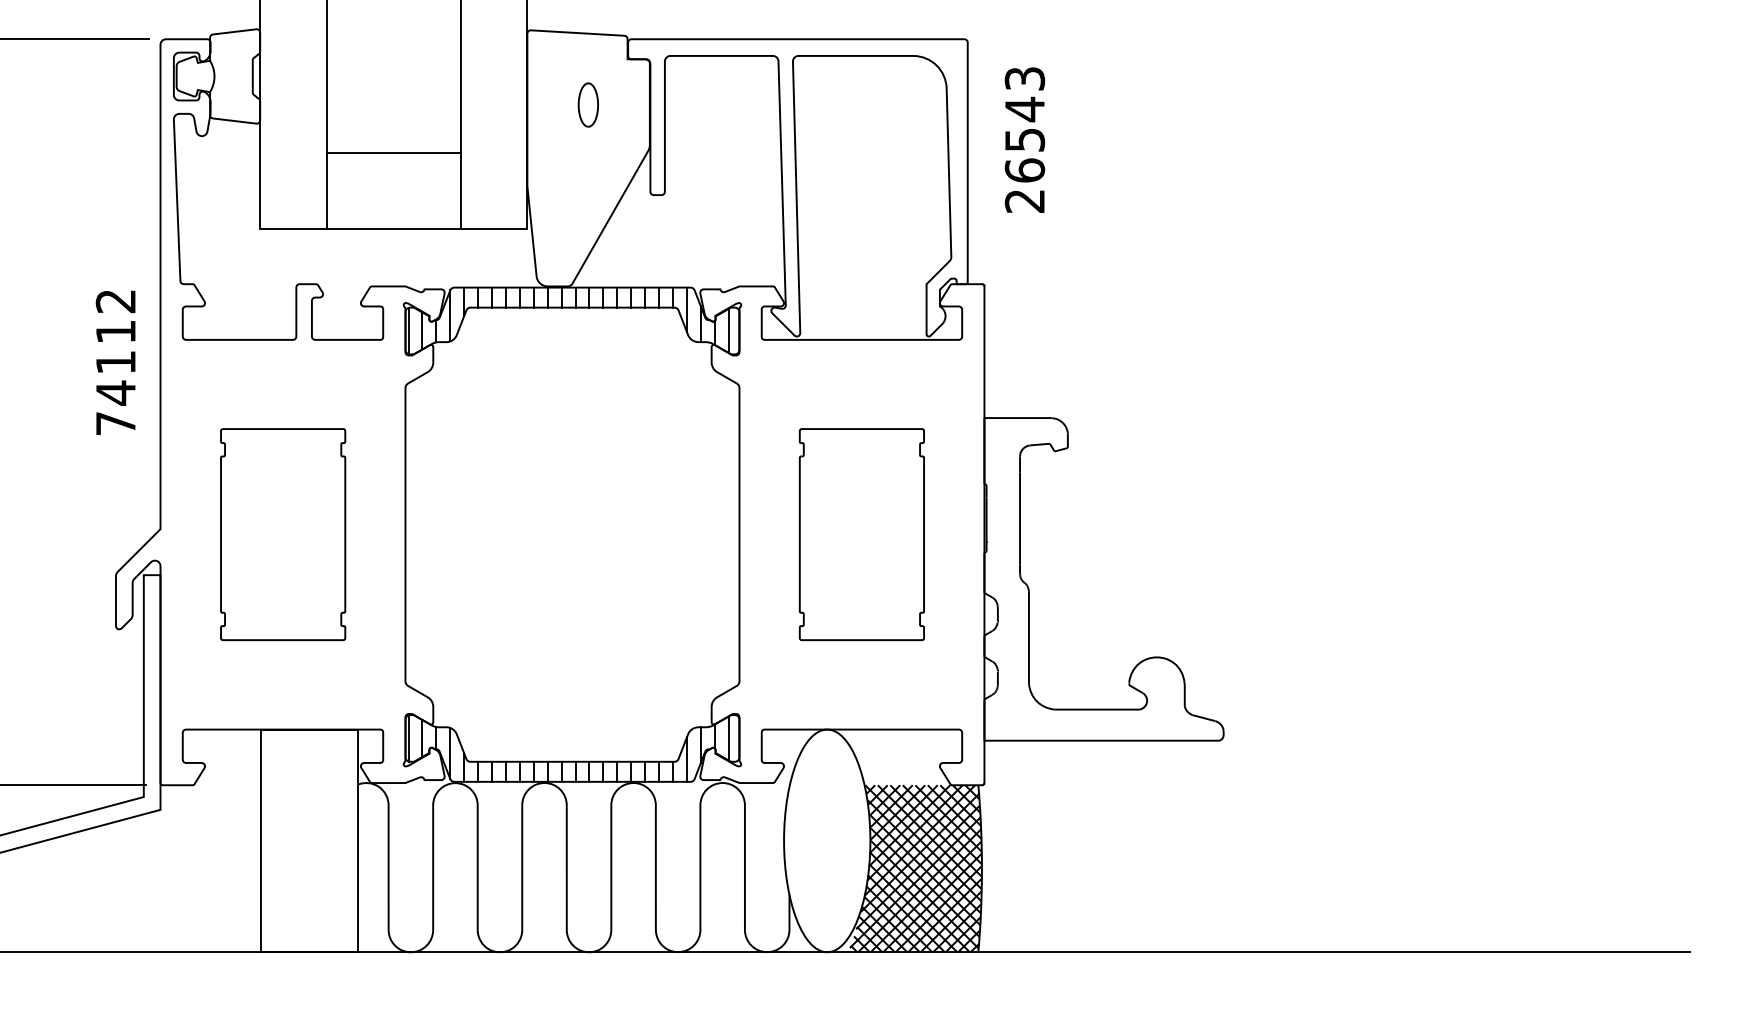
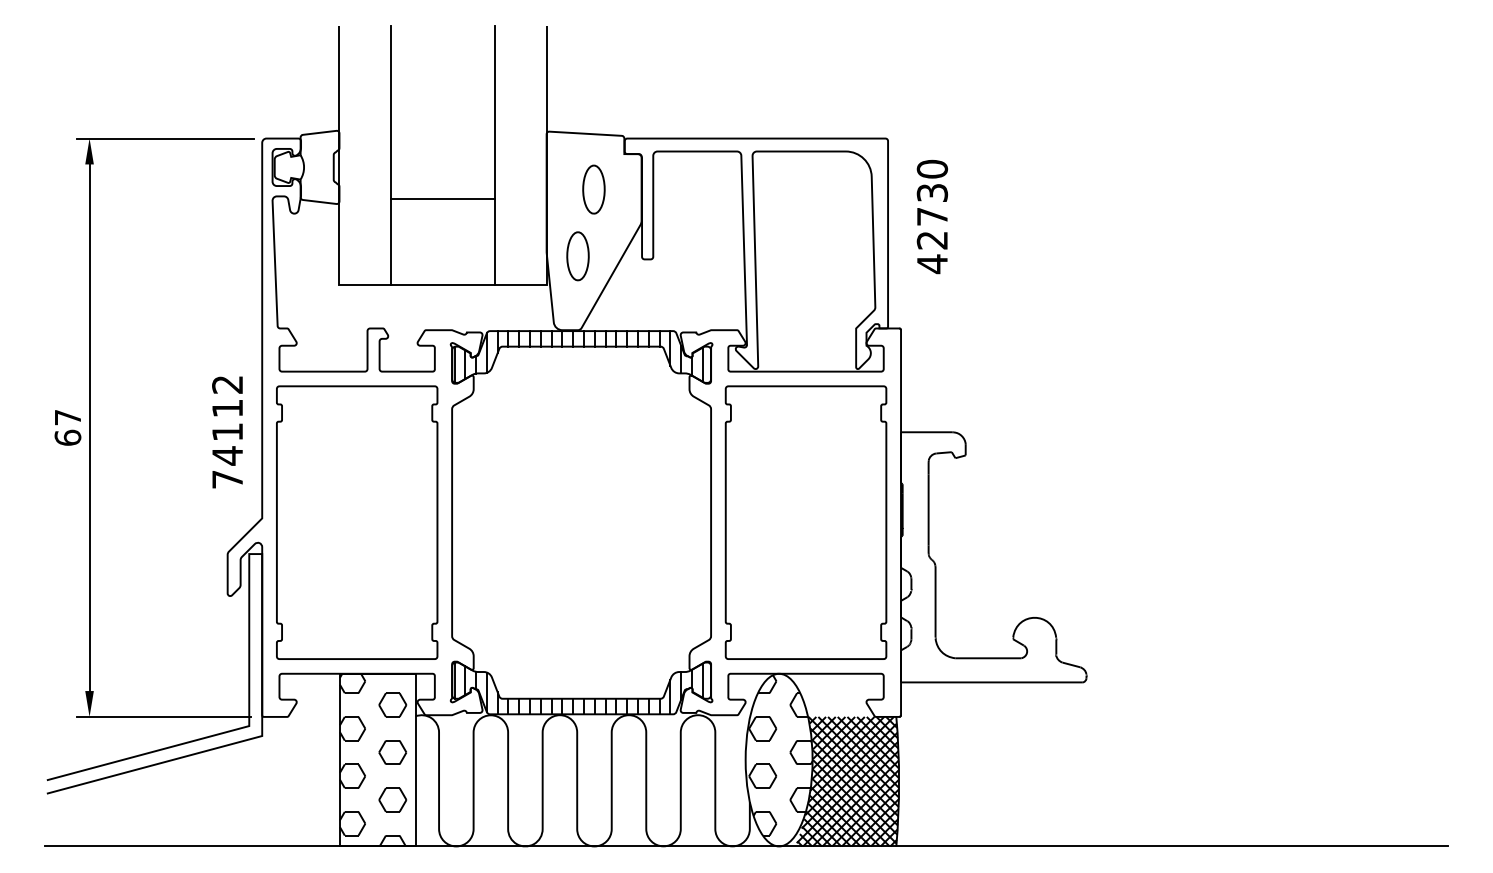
part: (587, 104) -> (593, 189), size x1.43
text: (1025, 139) -> (932, 216), 26543 -> 42730
line: (393, 152) -> (442, 198), moved
part: (567, 191) -> (577, 256), added
text: (115, 362) -> (227, 432), moved
part: (283, 534) -> (357, 522), size x1.67
part: (861, 534) -> (805, 522), size x1.67
hatch: (828, 834) -> (780, 755), added
hatch: (302, 840) -> (372, 759), added

